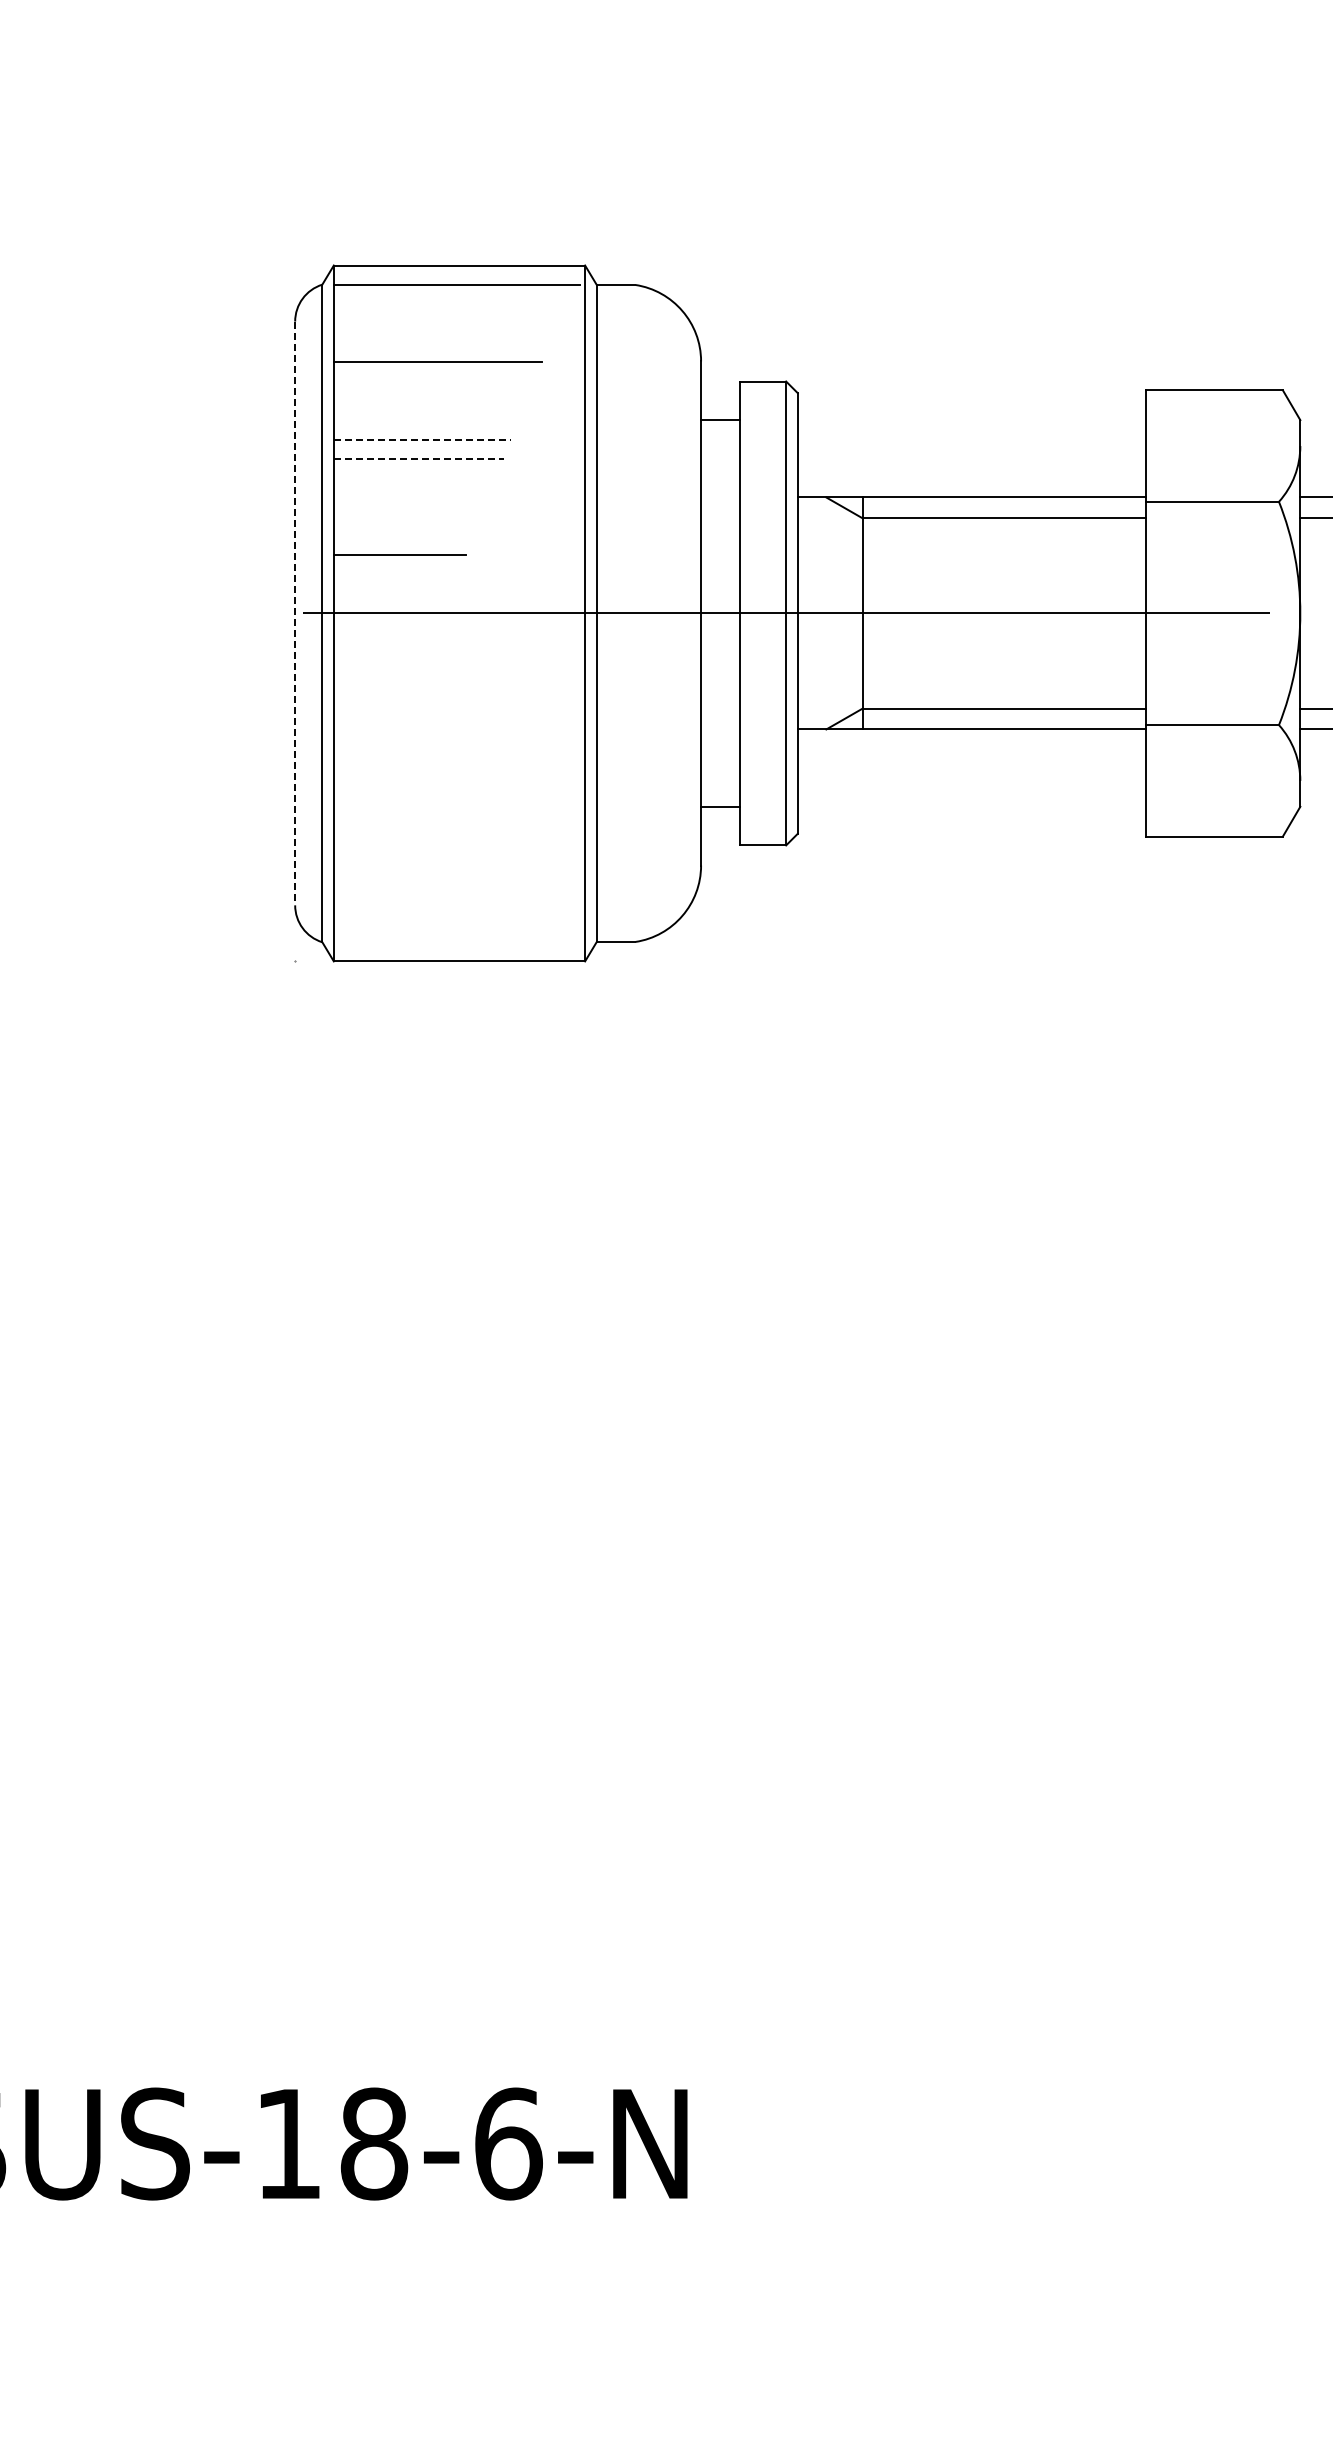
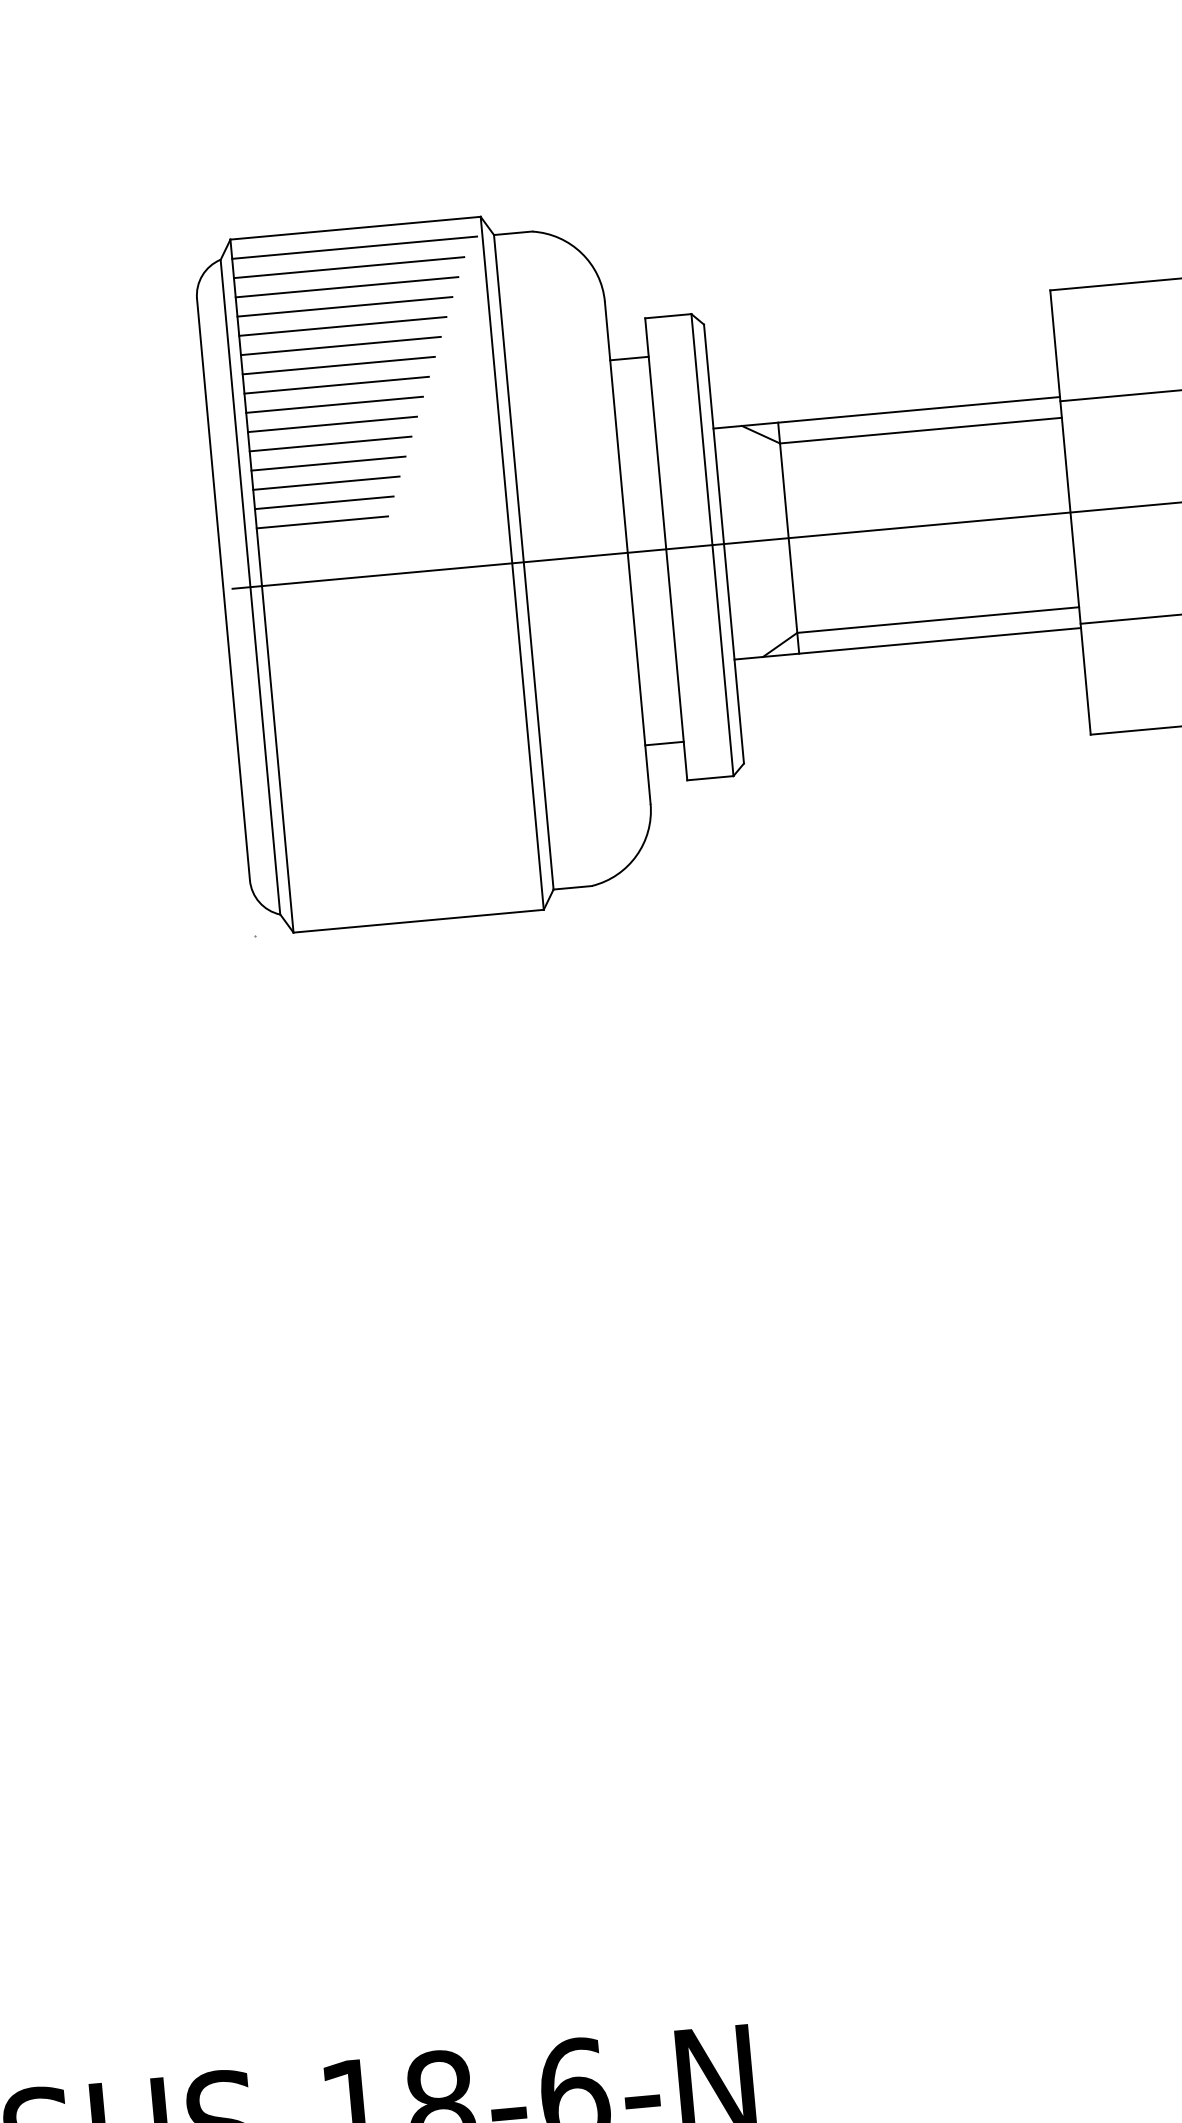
line: (449, 304) -> (349, 267), added
line: (445, 323) -> (346, 287), added
line: (441, 342) -> (344, 306), added
line: (433, 381) -> (340, 346), added
line: (429, 400) -> (337, 365), added
line: (426, 420) -> (336, 385), added
line: (422, 439) -> (334, 404), dashed -> solid
line: (418, 458) -> (332, 424), dashed -> solid
line: (414, 478) -> (330, 444), added
line: (410, 497) -> (327, 463), added
line: (406, 516) -> (325, 482), added
line: (403, 536) -> (324, 503), added
line: (295, 613) -> (223, 589), dashed -> solid

